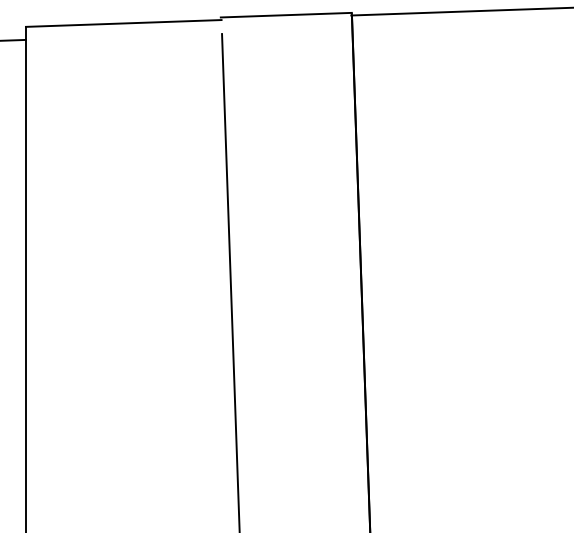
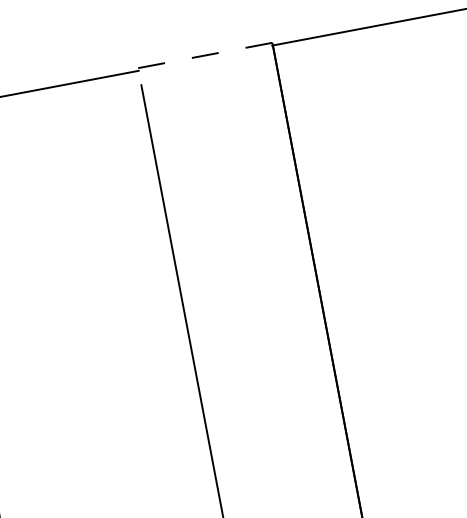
line: (286, 15) -> (205, 55), solid -> dashed

